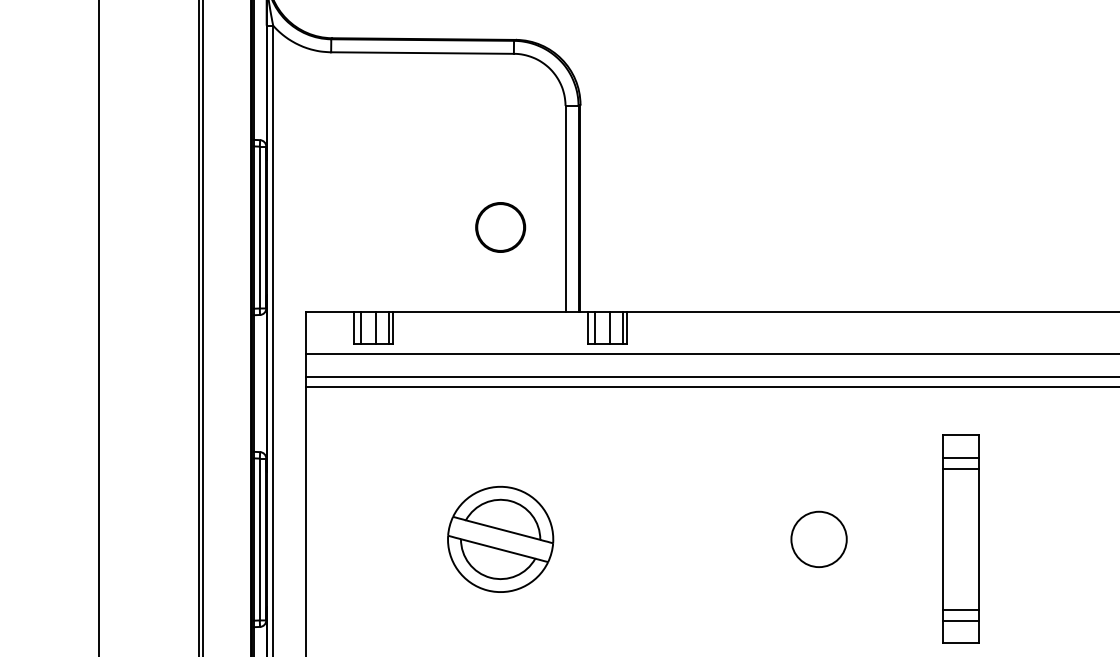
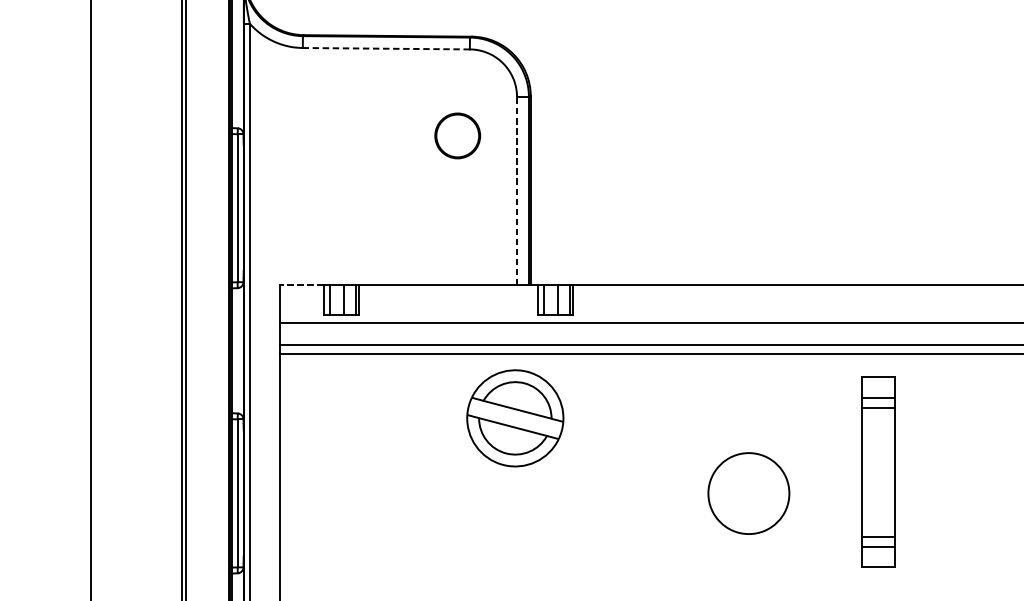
line: (422, 53) -> (386, 49), solid -> dashed
line: (565, 208) -> (517, 190), solid -> dashed
circle: (500, 227) -> (457, 135), moved
line: (329, 311) -> (301, 284), solid -> dashed
part: (500, 538) -> (515, 417), moved
circle: (818, 538) -> (748, 492), size x1.6
part: (960, 538) -> (878, 471), moved

